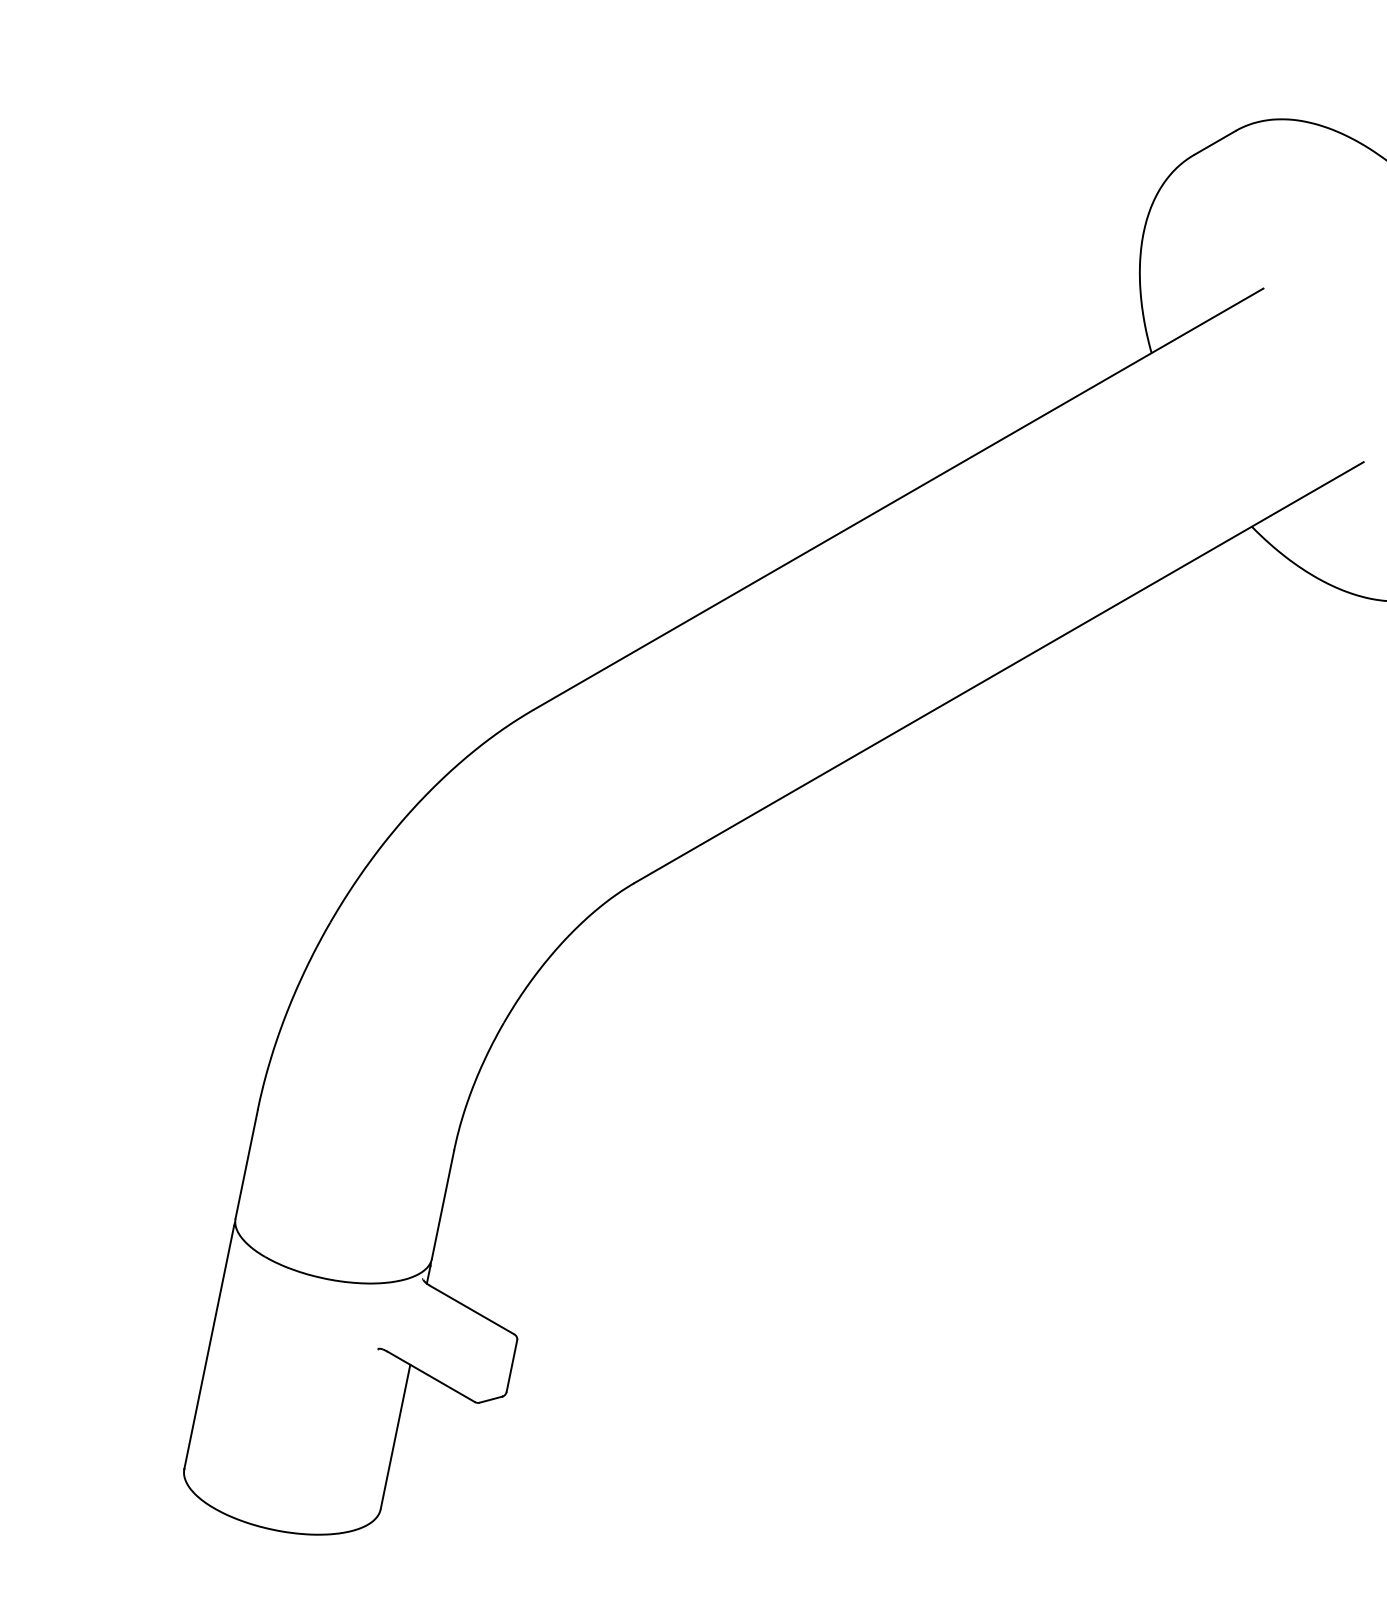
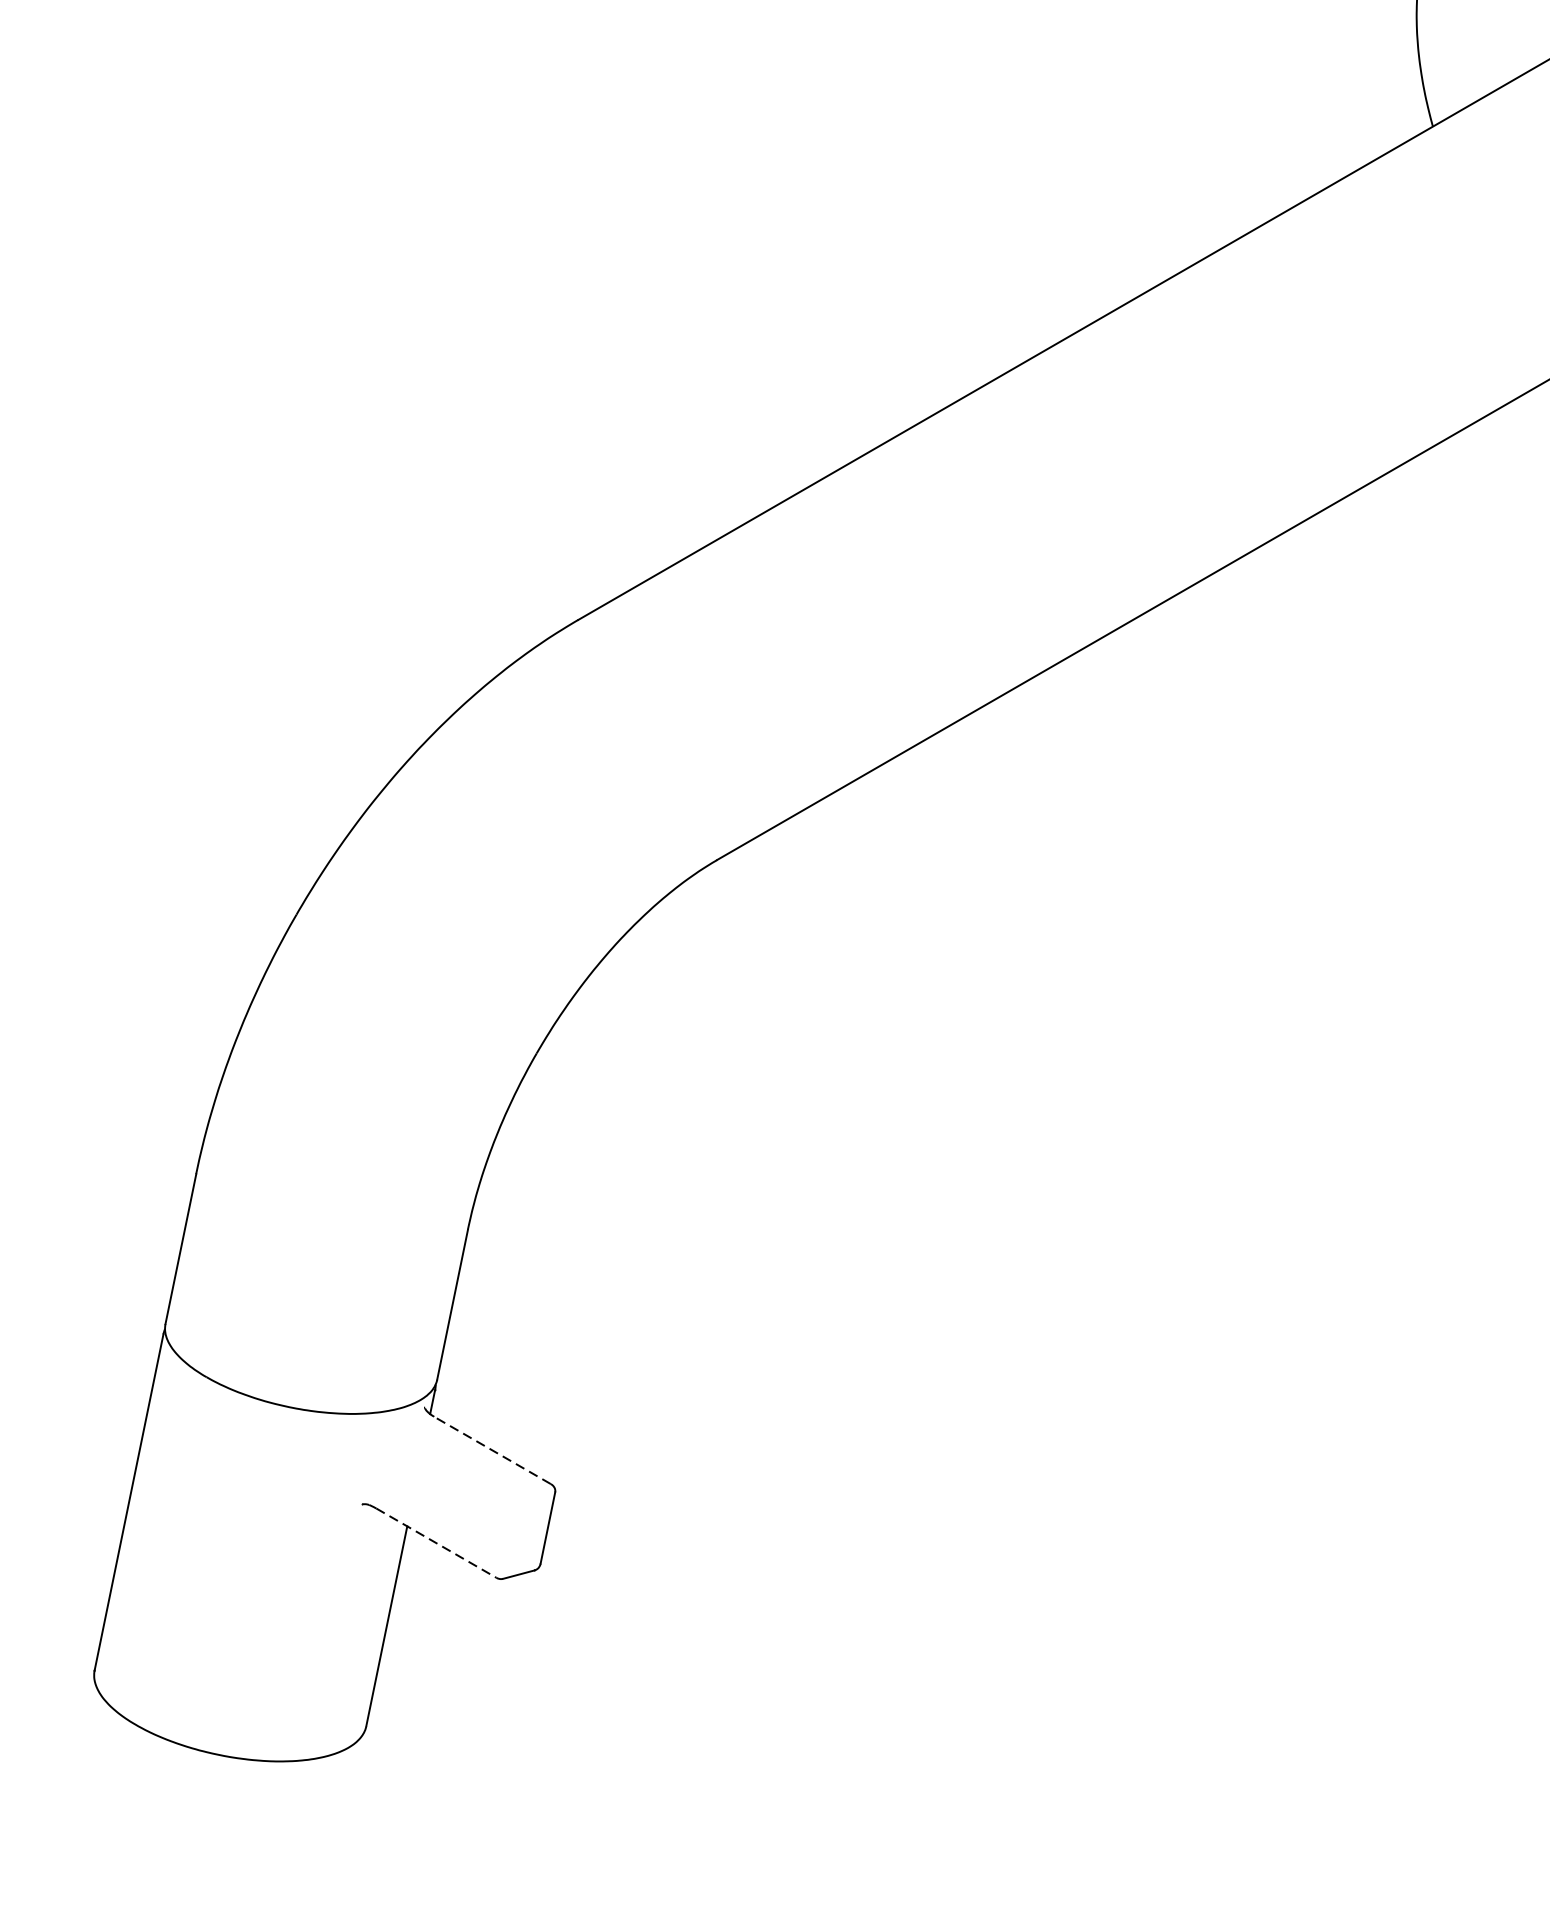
line: (471, 1309) -> (491, 1449), solid -> dashed
line: (431, 1377) -> (436, 1543), solid -> dashed

